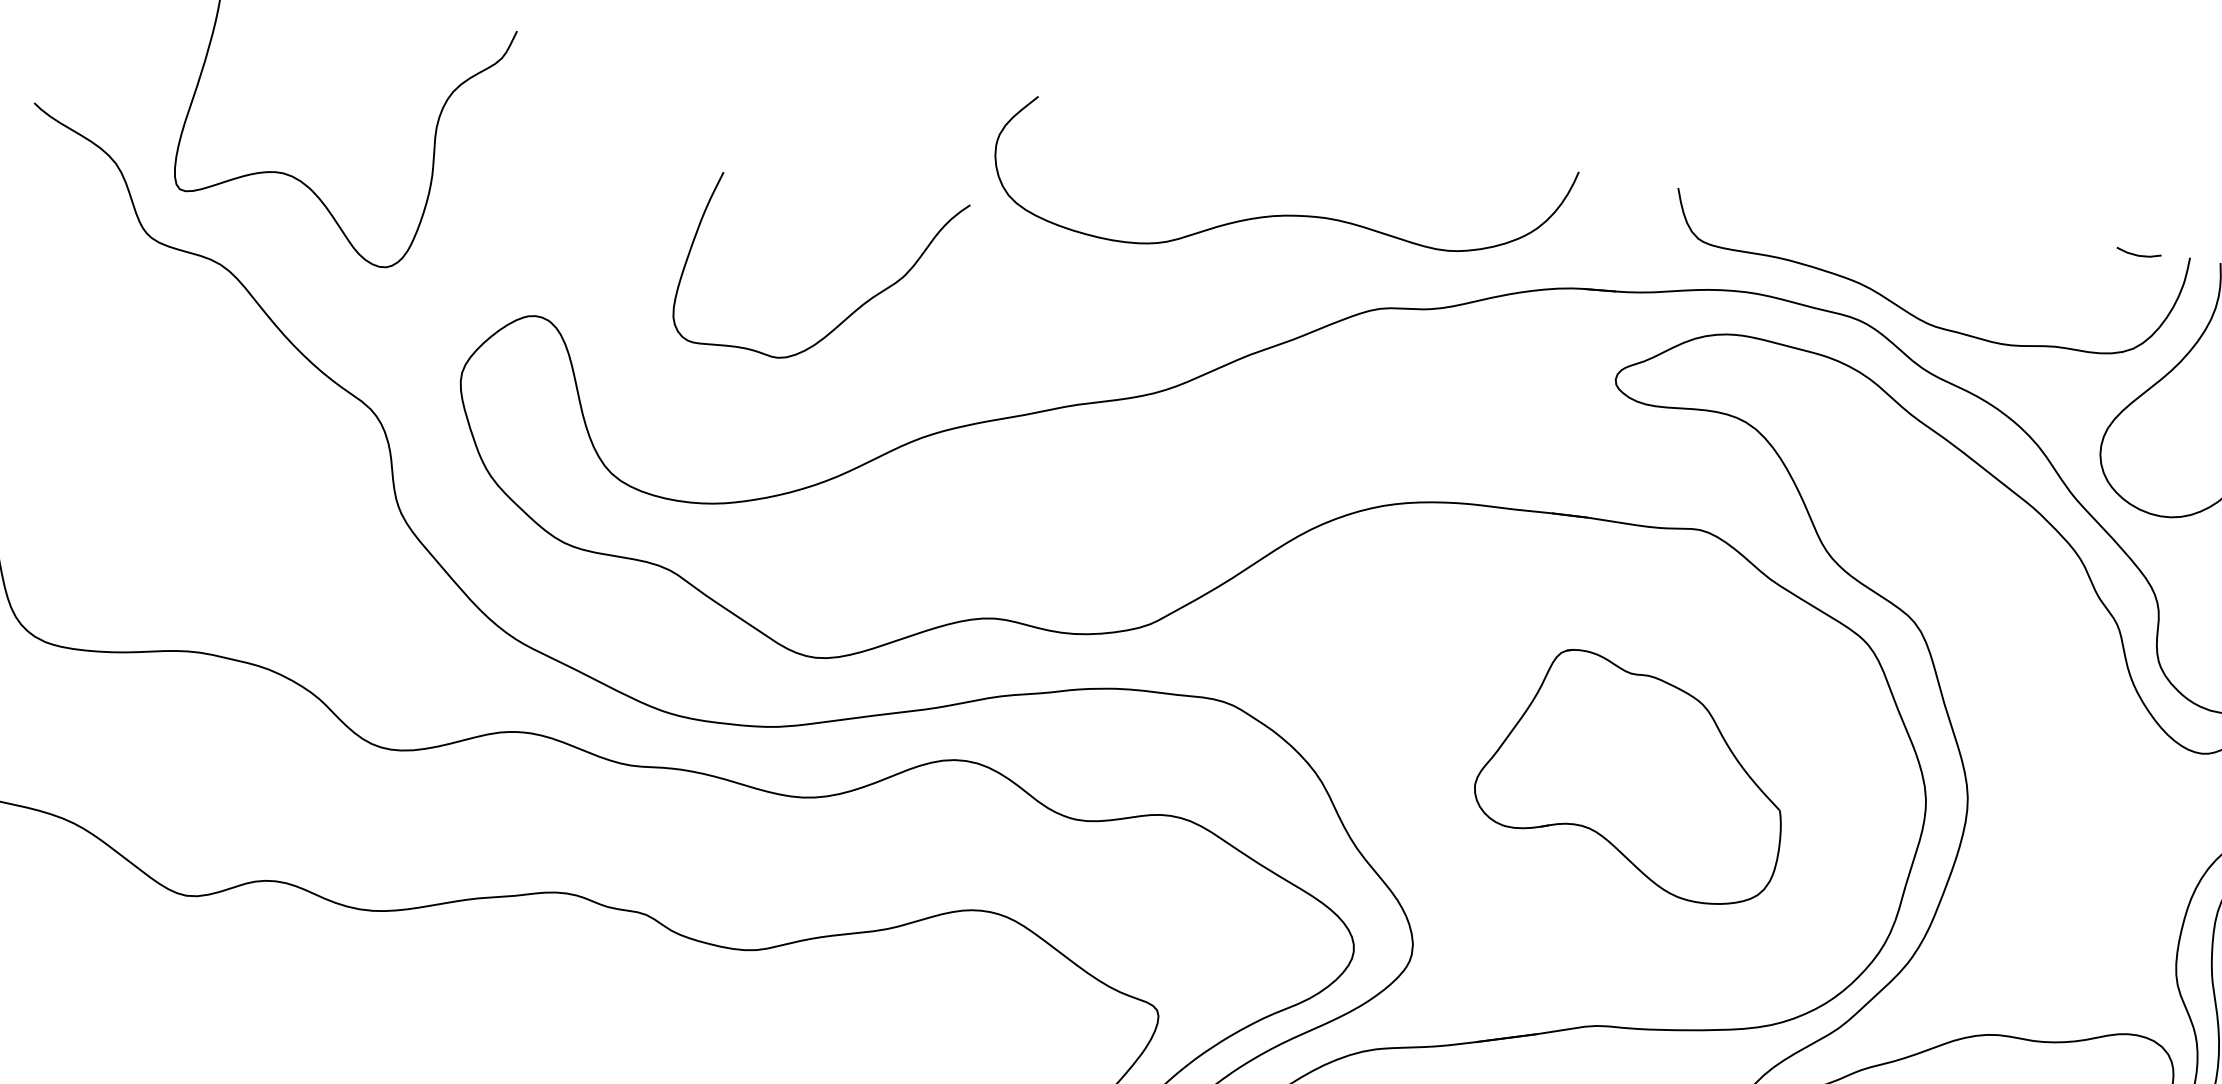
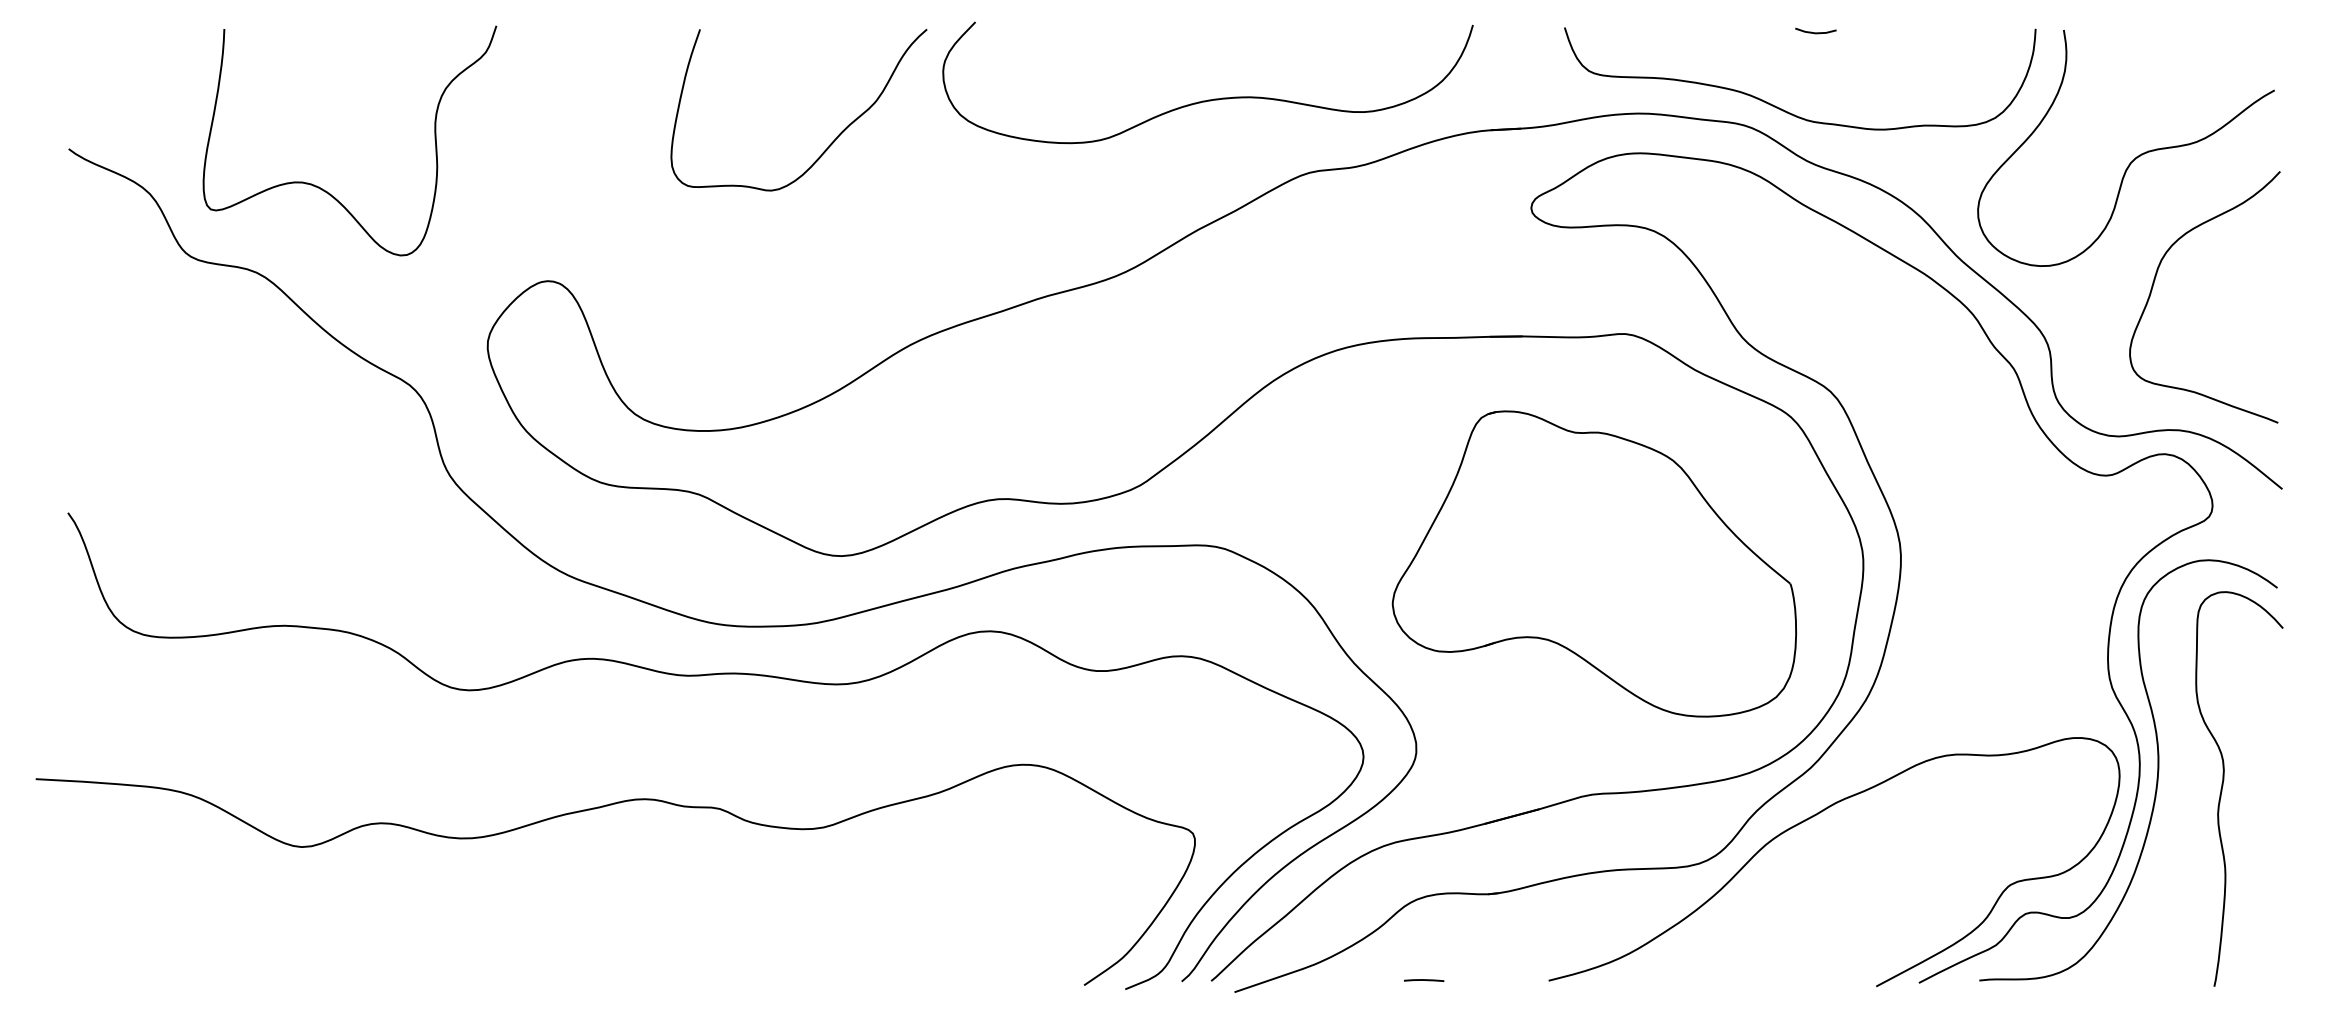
line: (2138, 254) -> (1815, 32), moved
curve: (850, 314) -> (831, 142), moved
part: (1631, 774) -> (1593, 563), size x1.43

